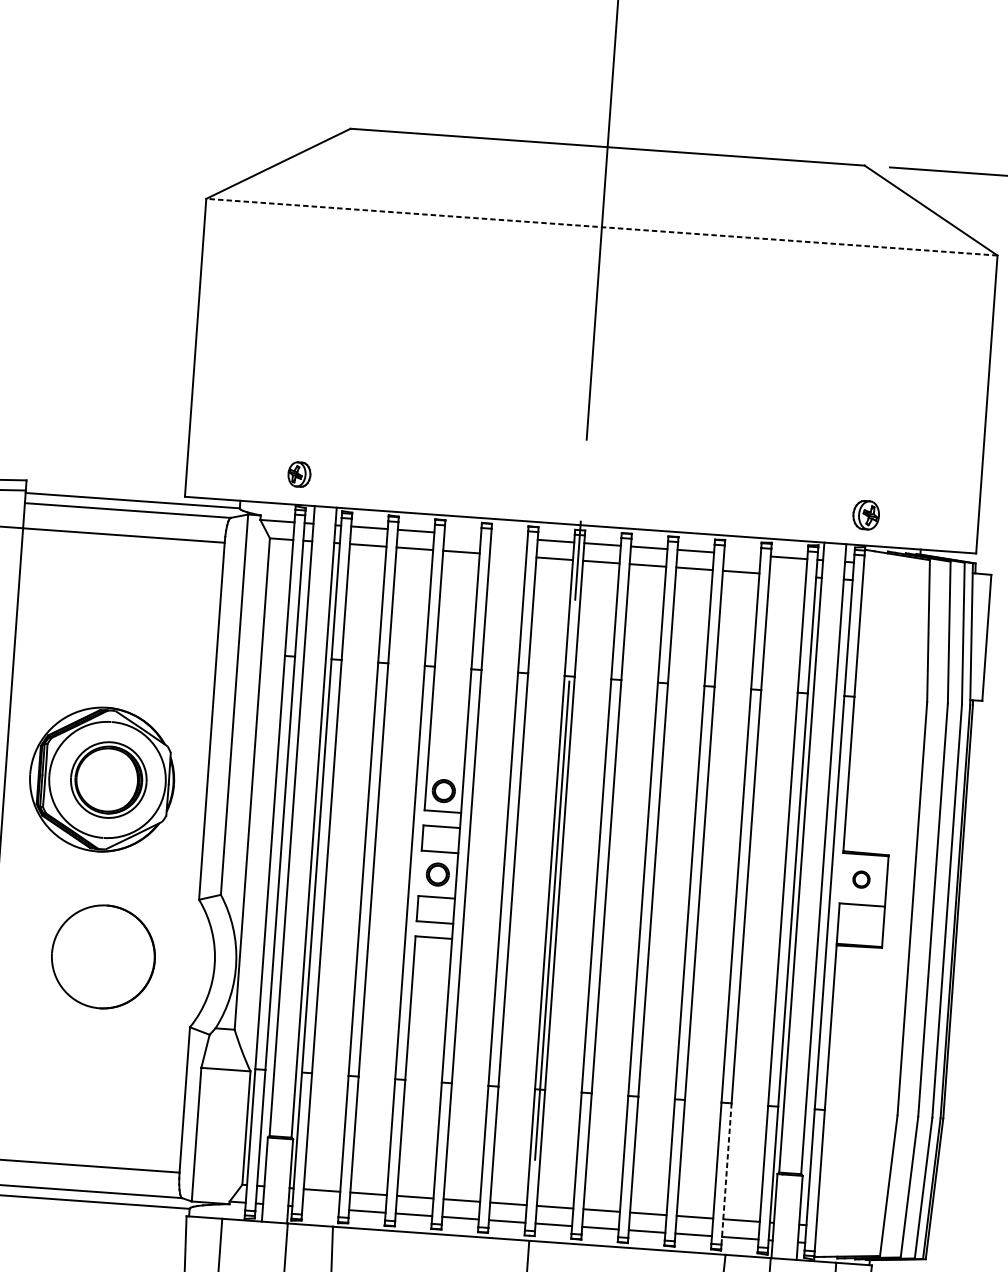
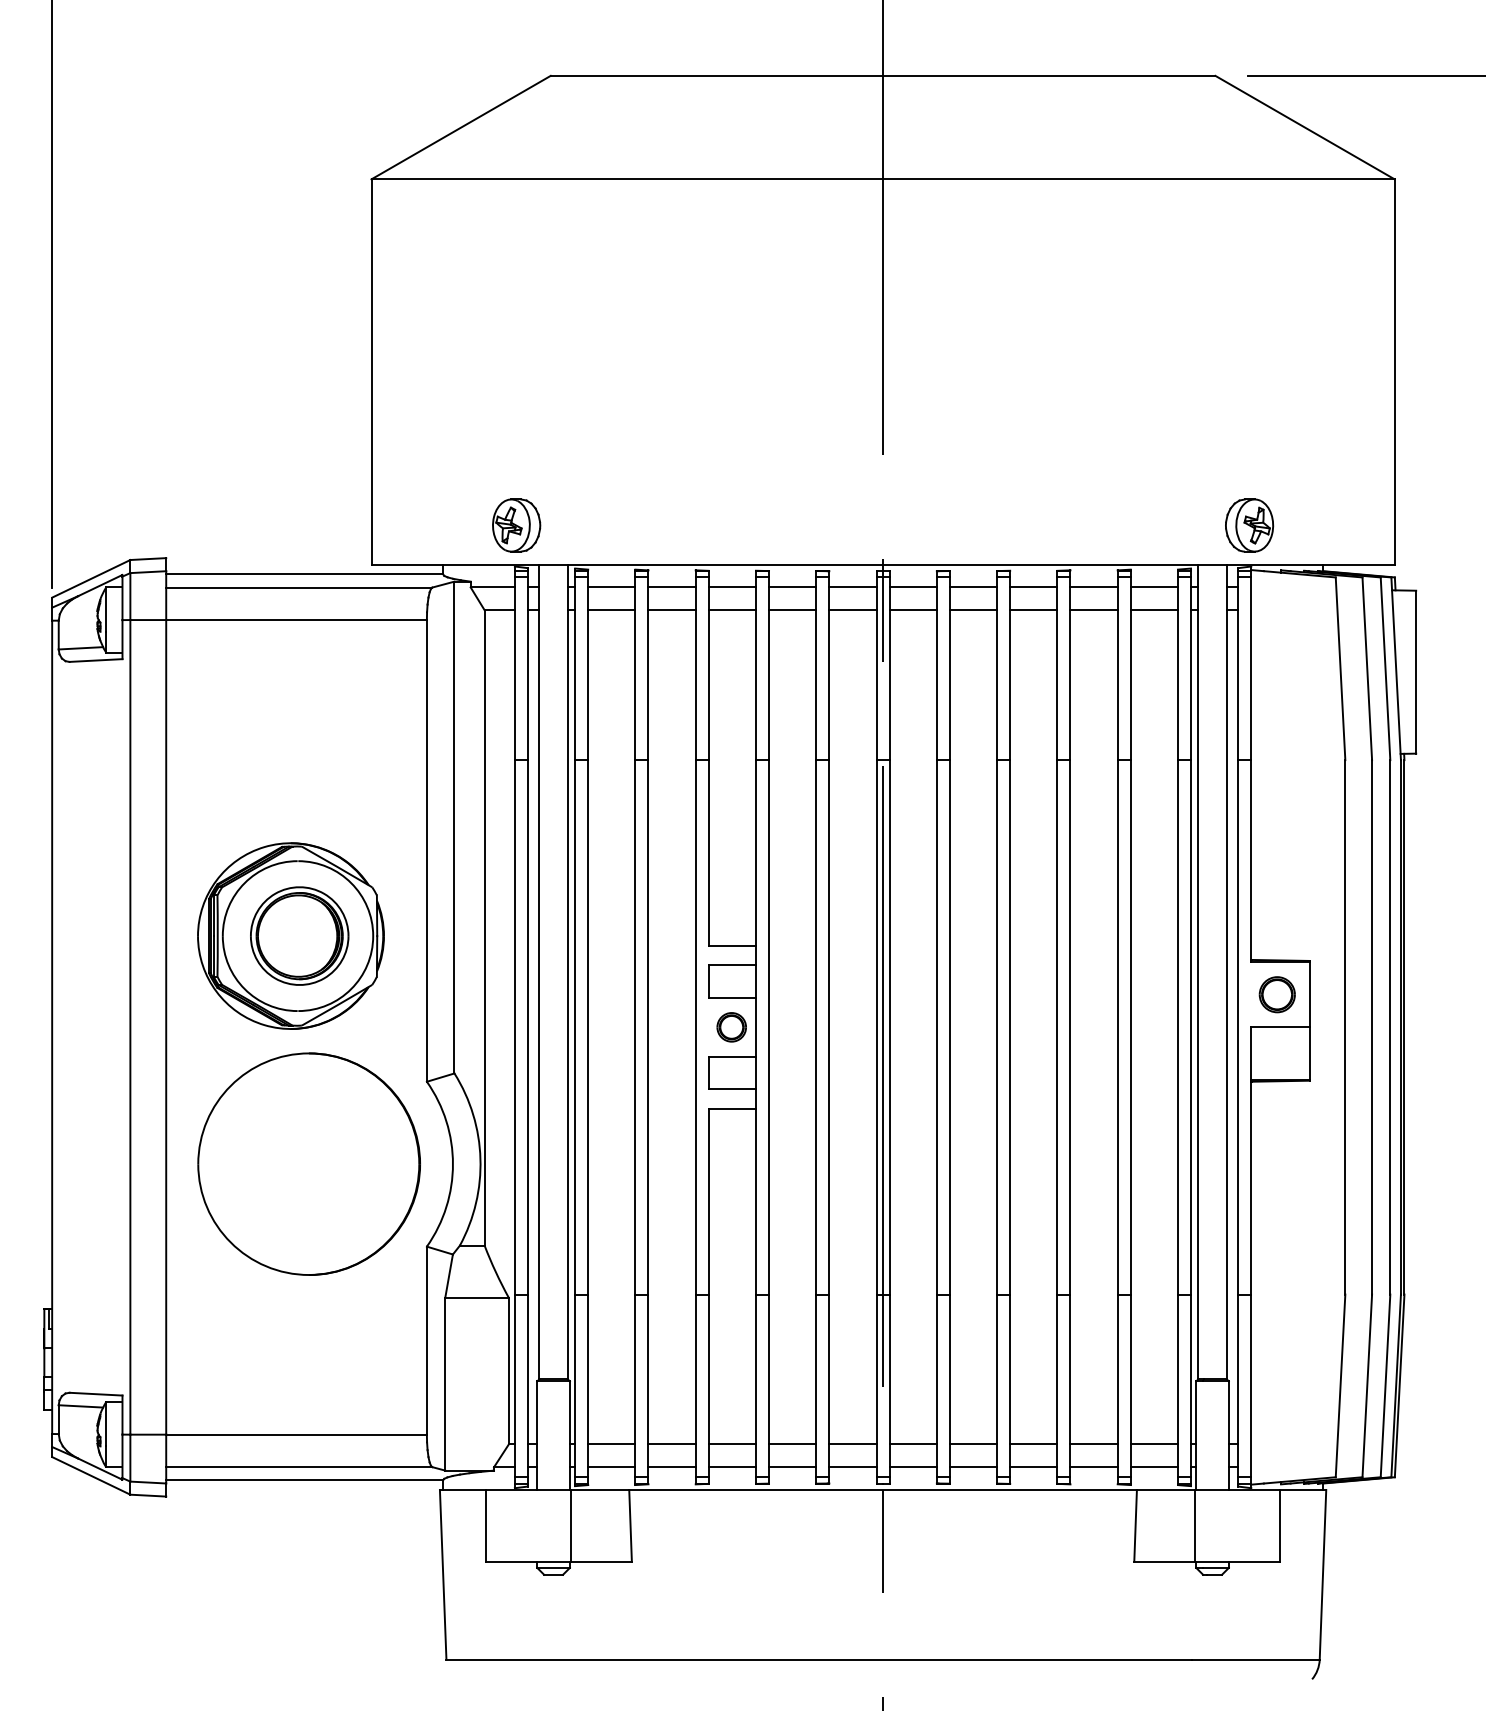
line: (602, 227) -> (883, 179), dashed -> solid
part: (299, 474) -> (516, 525), size x1.67
part: (866, 515) -> (1249, 525), size x1.43
line: (462, 534) -> (732, 587), added
line: (509, 537) -> (792, 587), added
line: (742, 554) -> (1093, 587), added
line: (507, 555) -> (792, 610), added
line: (787, 575) -> (1153, 610), added
part: (443, 791) -> (731, 919), removed
part: (860, 879) -> (1276, 994), size x1.67
part: (103, 956) -> (308, 1163), size x1.67
line: (726, 1173) -> (1130, 1385), dashed -> solid
line: (320, 1208) -> (611, 1467), added

